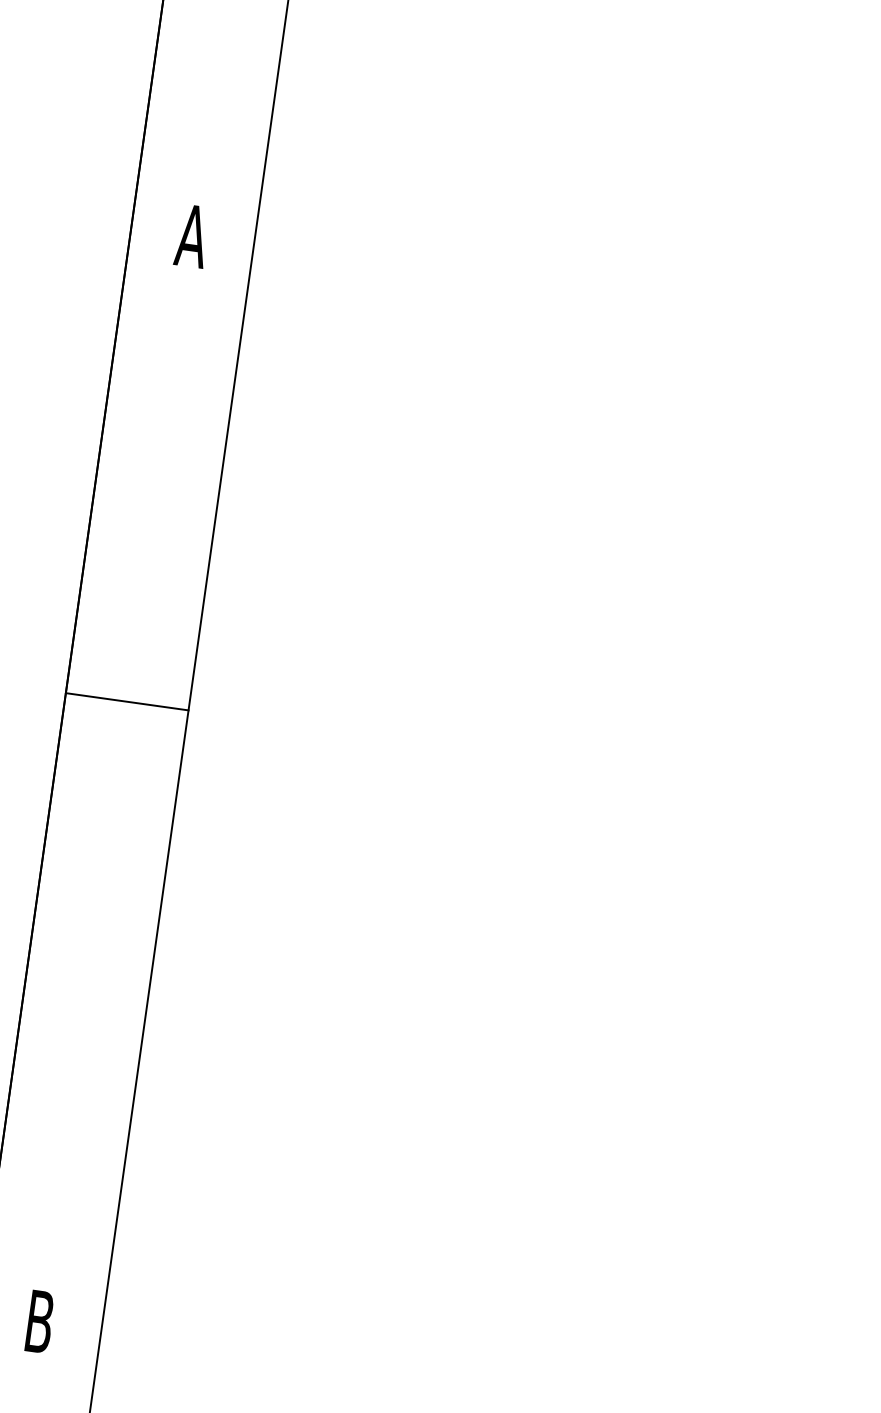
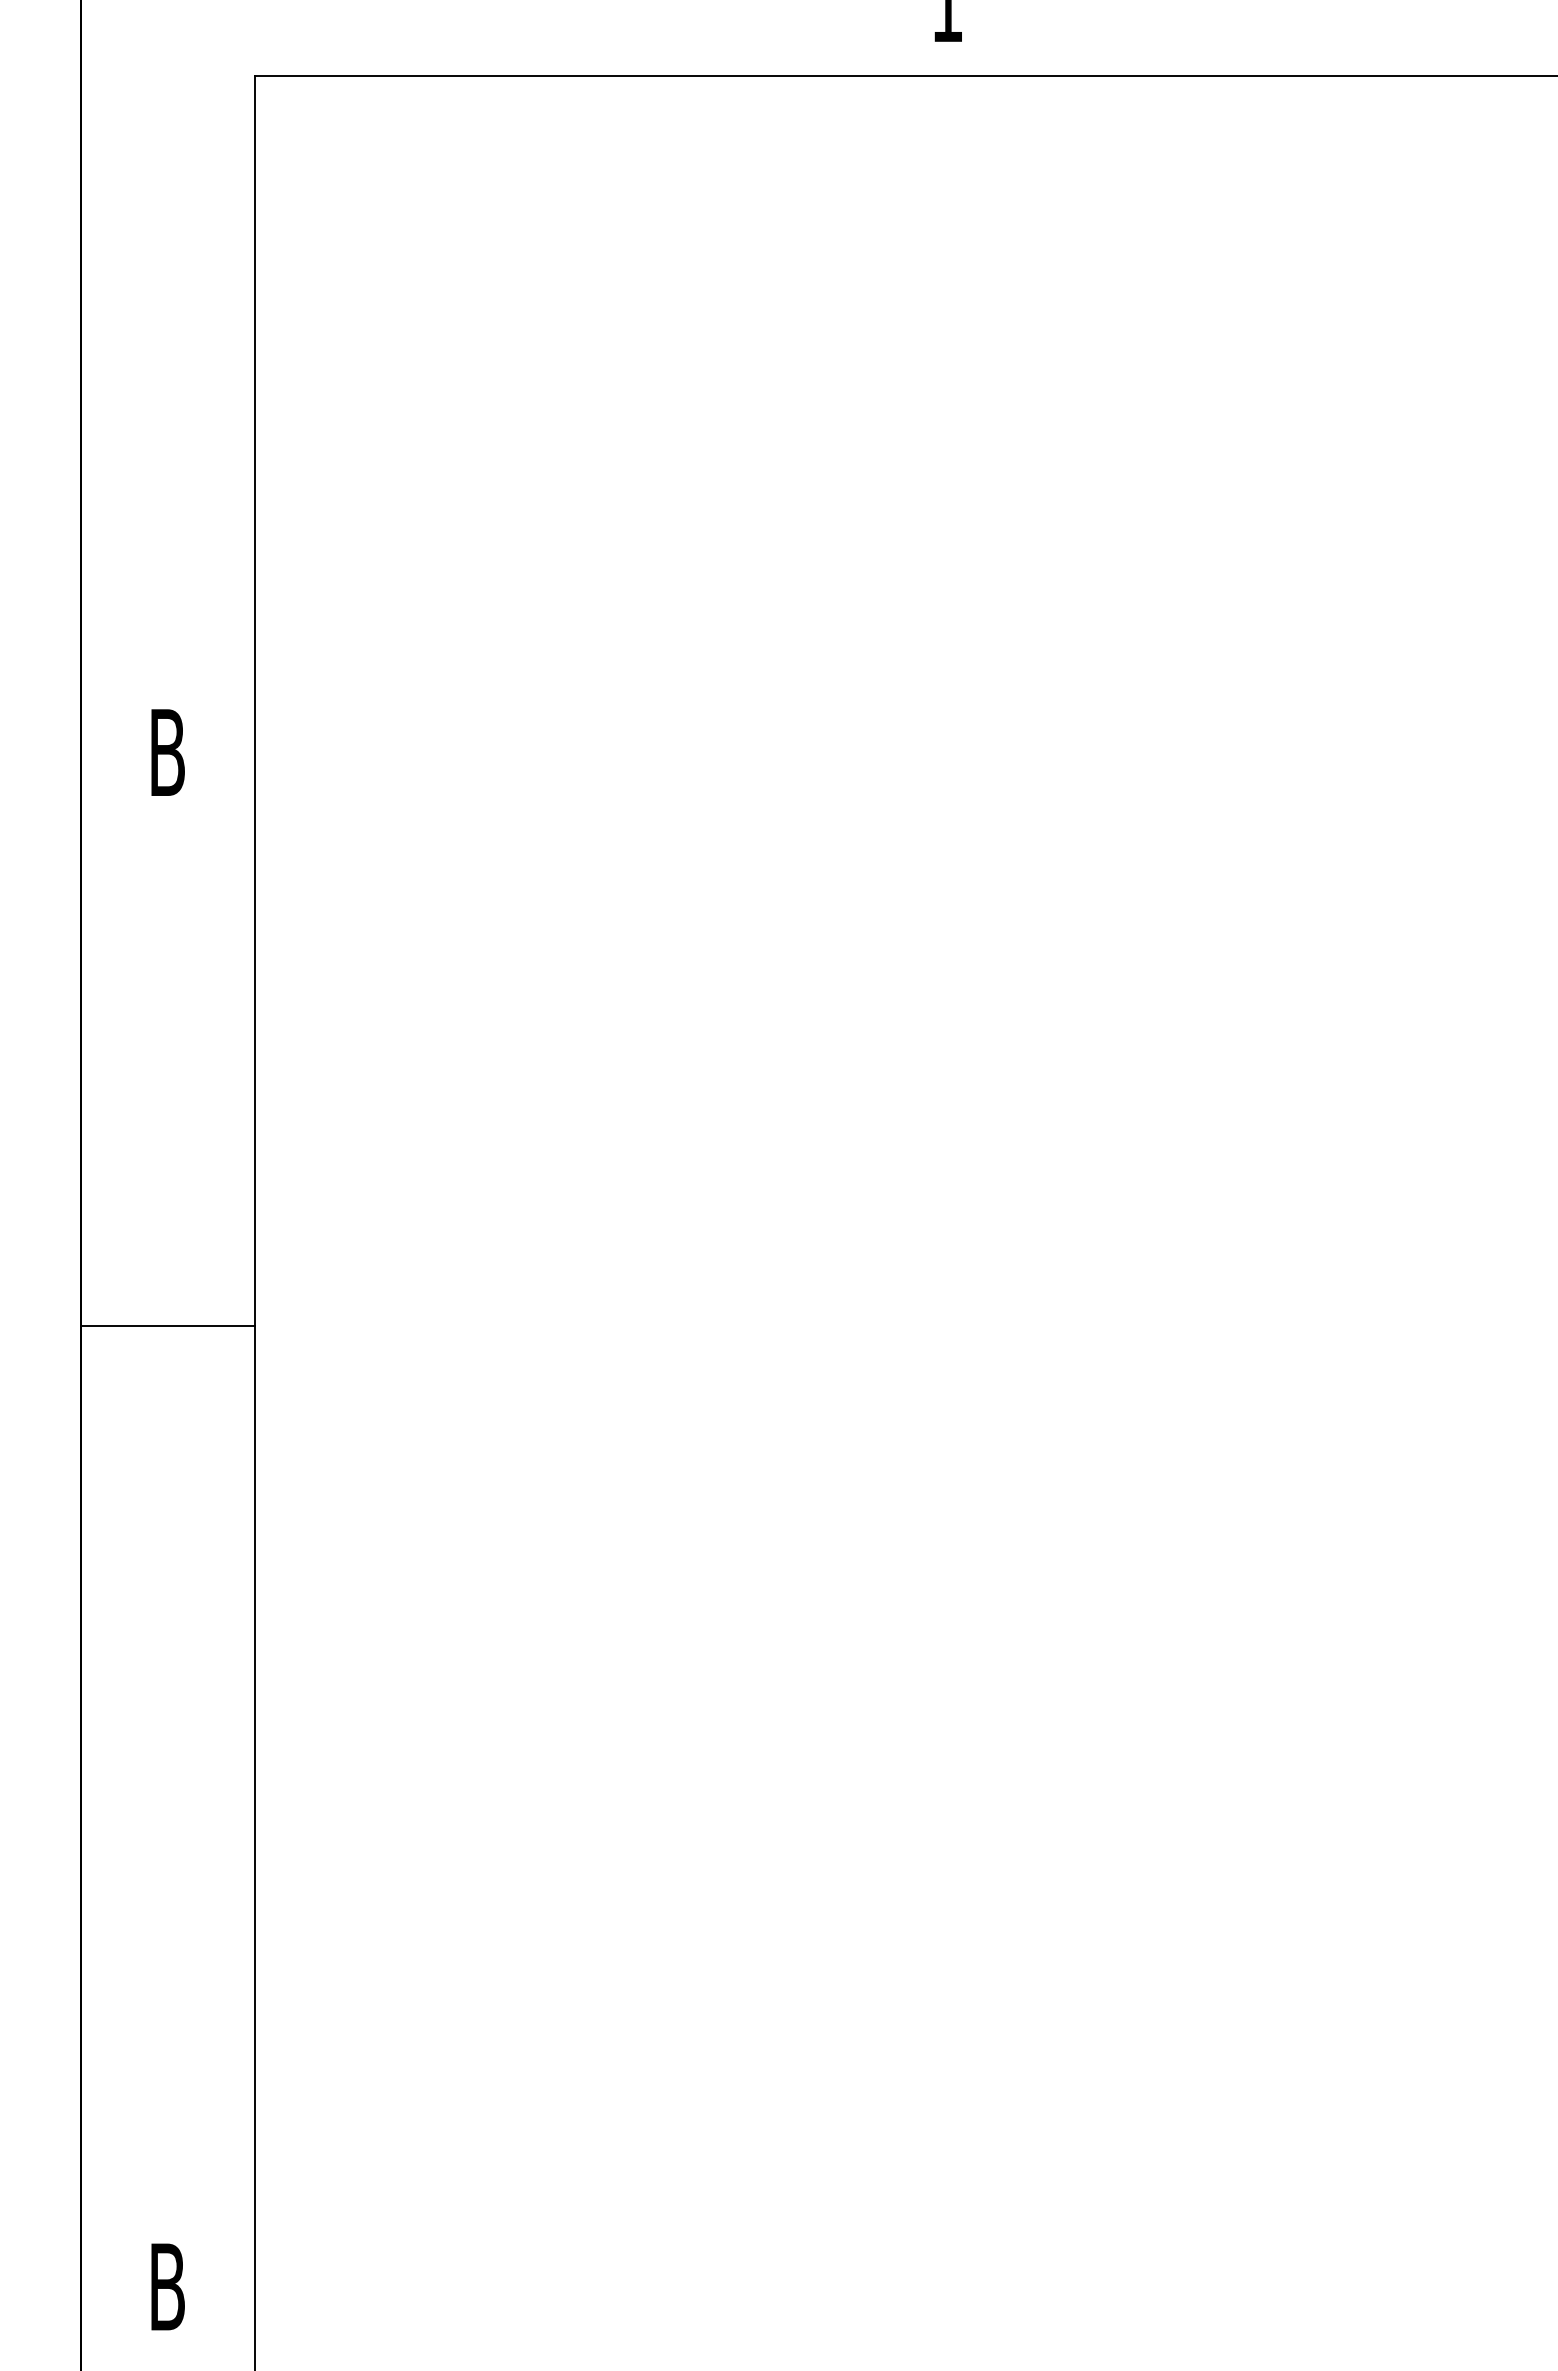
text: (191, 236) -> (166, 752), A -> B
line: (126, 701) -> (167, 1325), moved

